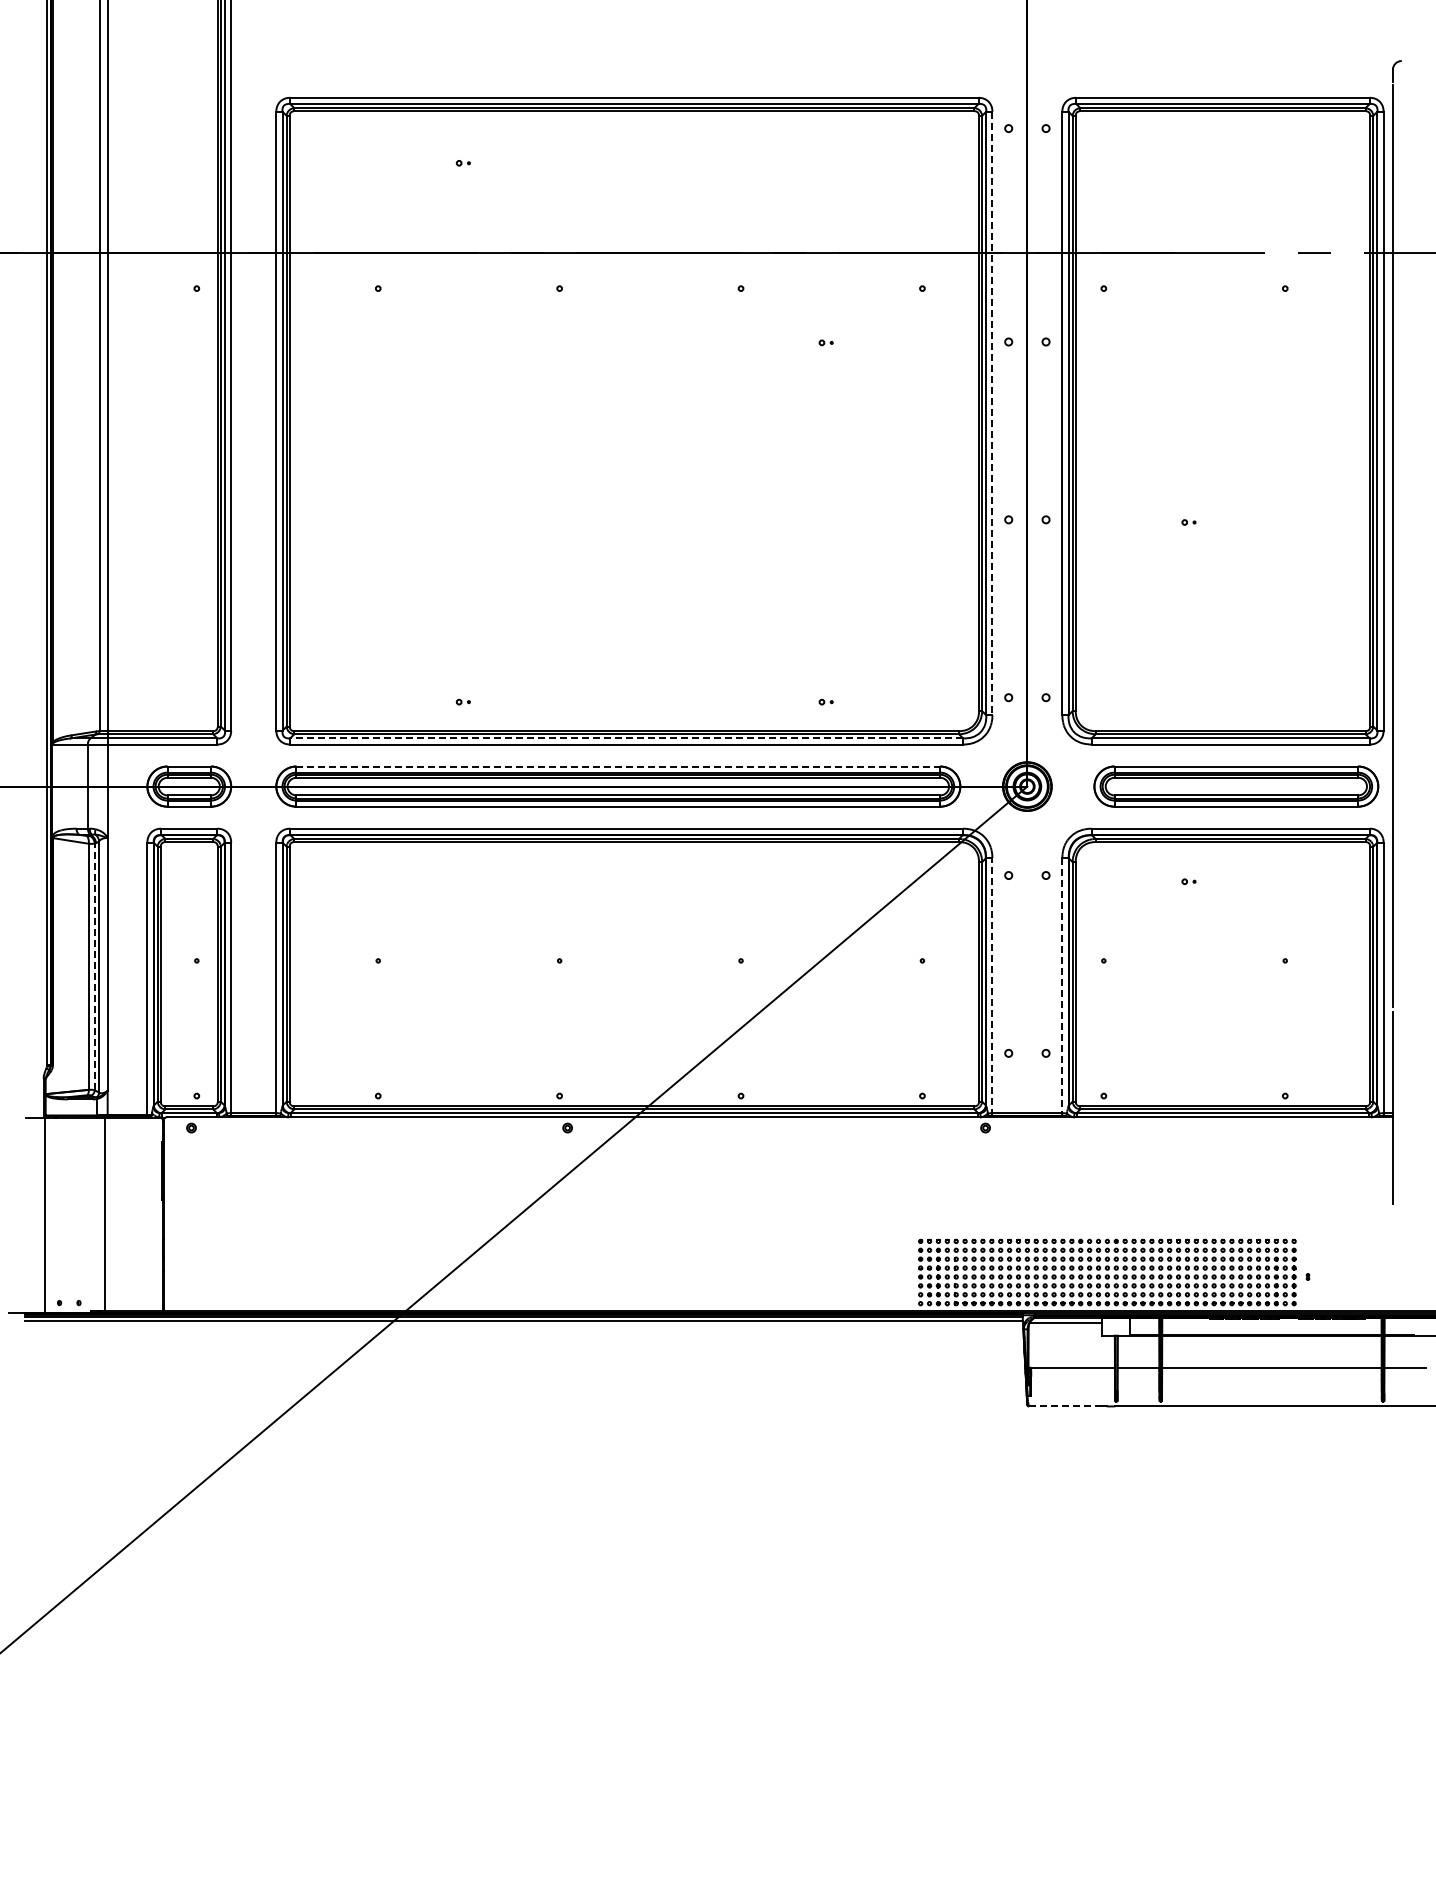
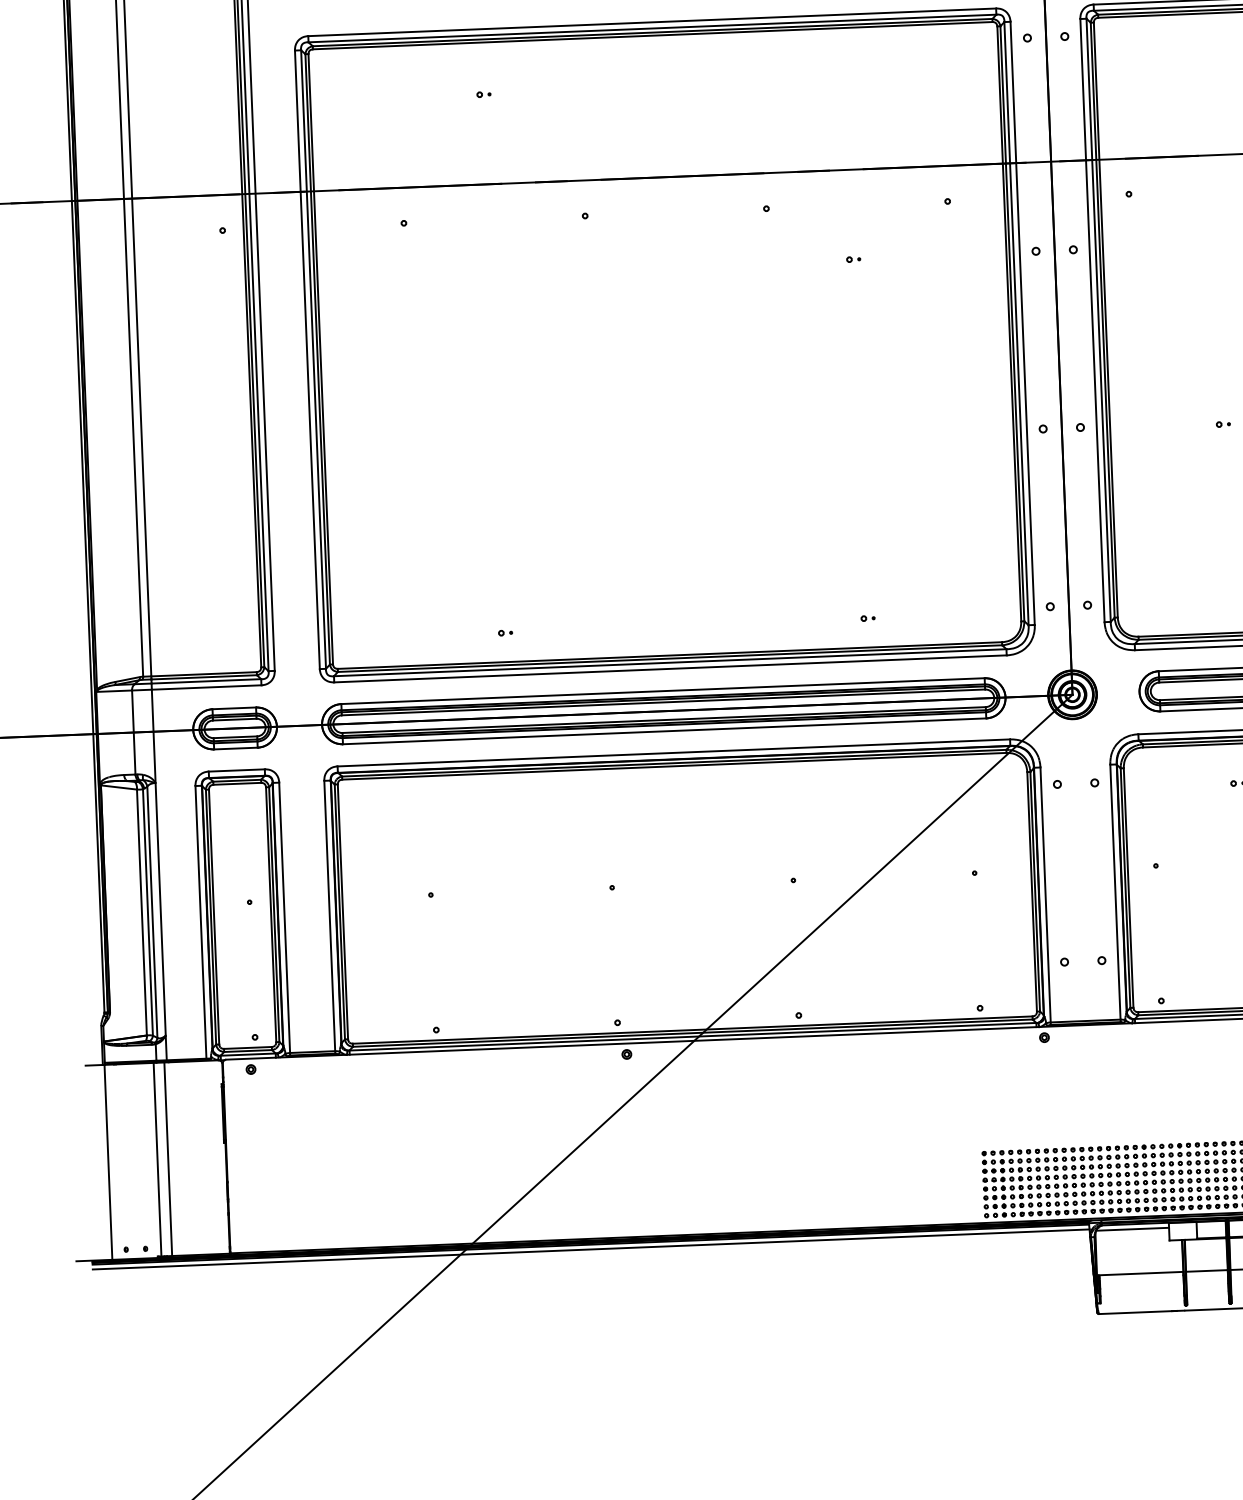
line: (992, 413) -> (1022, 323), dashed -> solid
line: (626, 738) -> (670, 662), dashed -> solid
line: (618, 766) -> (663, 691), dashed -> solid
line: (94, 966) -> (147, 911), dashed -> solid
line: (992, 986) -> (1045, 895), dashed -> solid
line: (1062, 986) -> (1115, 893), dashed -> solid
line: (94, 1214) -> (157, 1159), added
line: (1067, 1406) -> (1137, 1312), dashed -> solid

